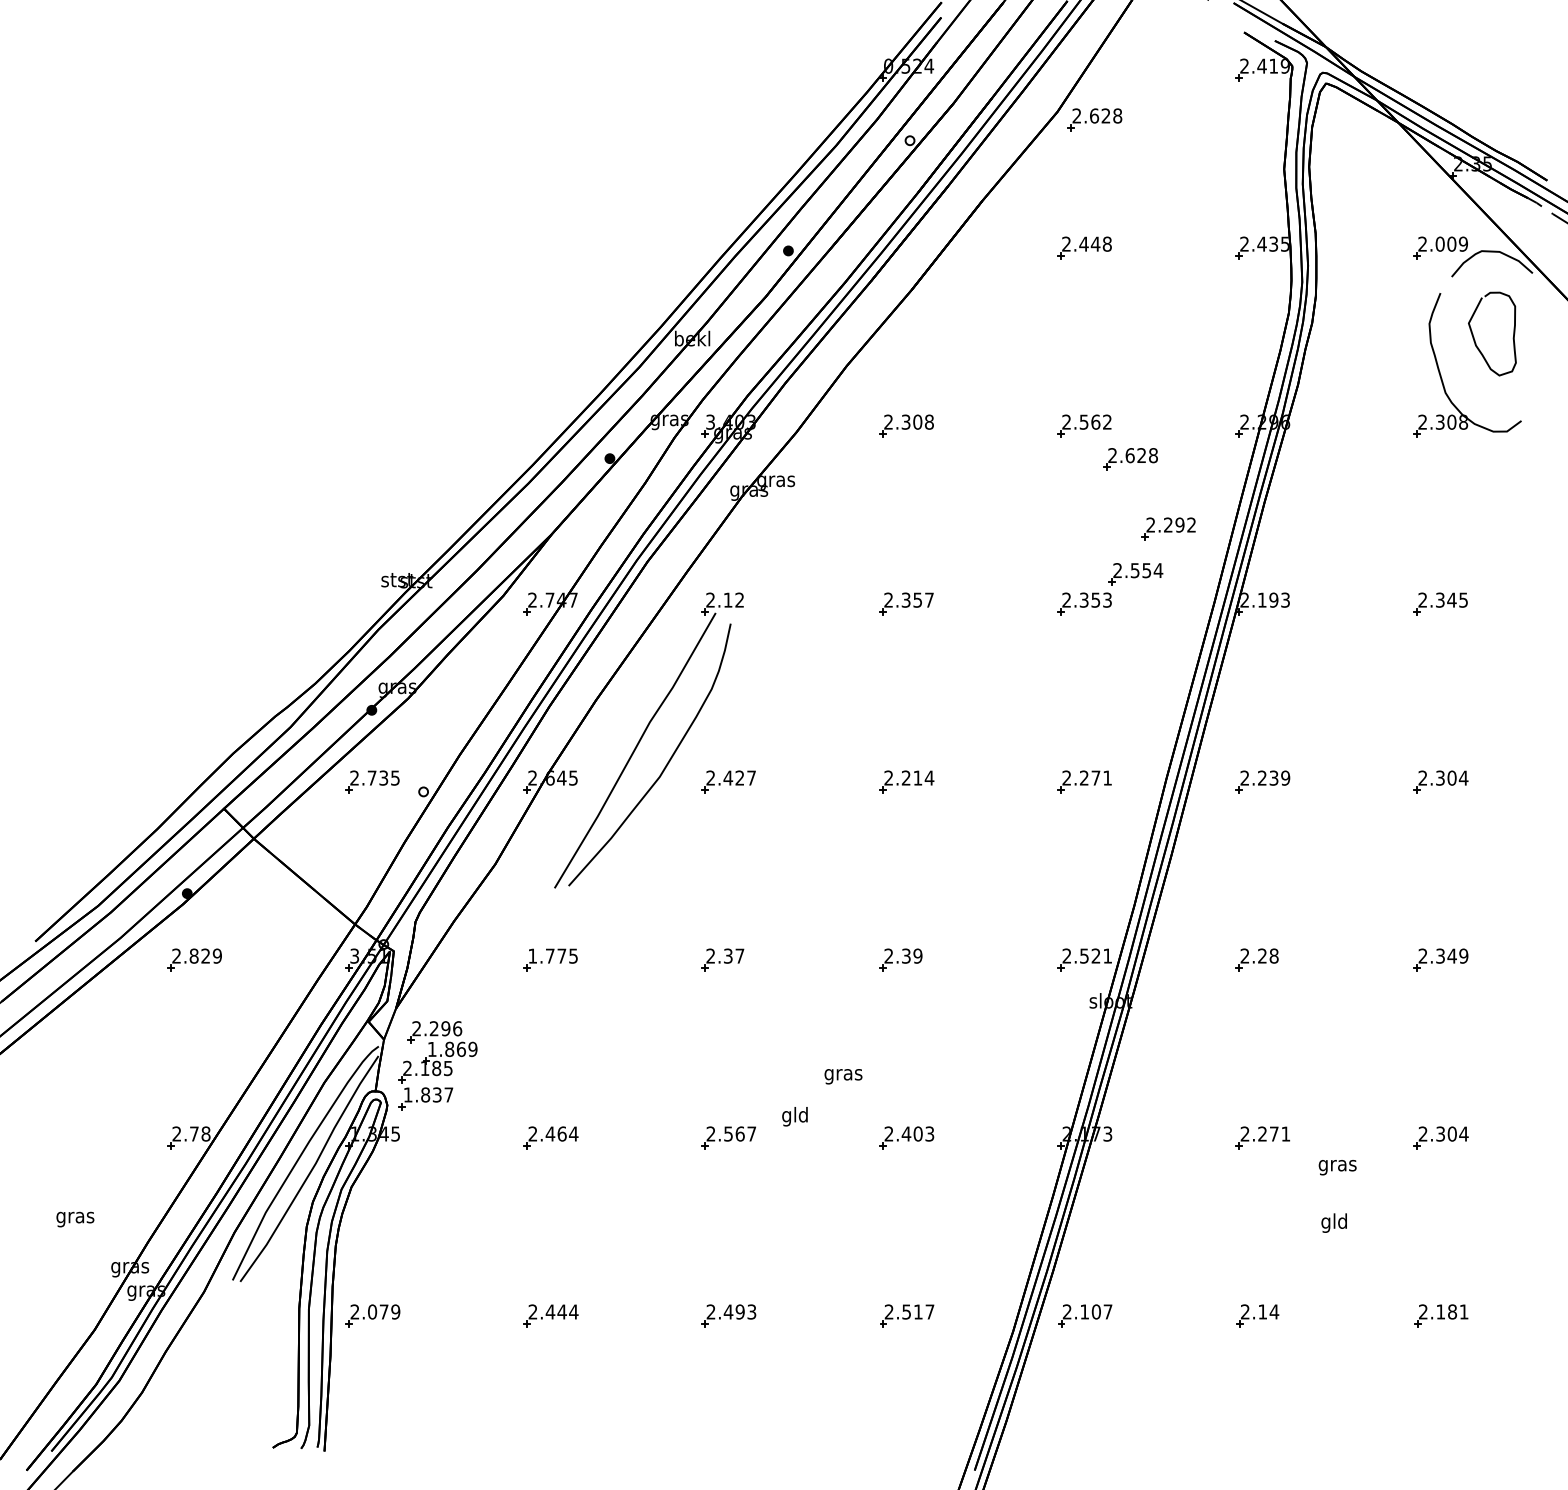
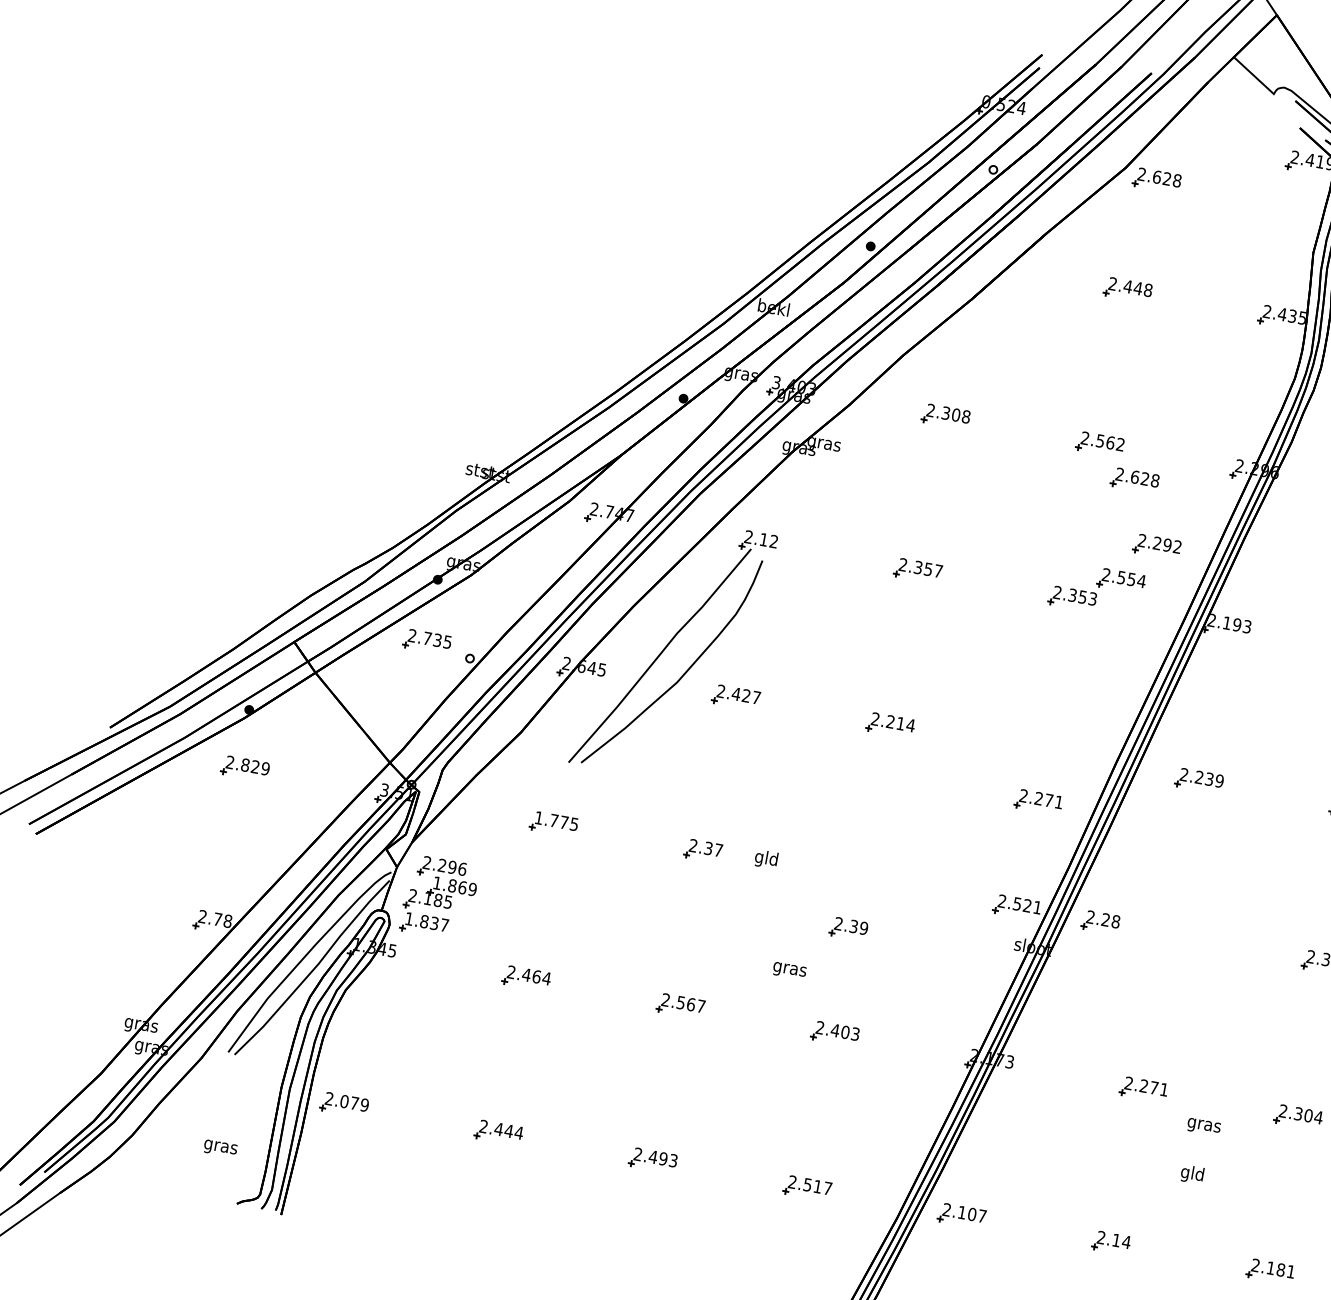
part: (1084, 781) -> (1038, 801), moved
part: (900, 959) -> (848, 928), moved
part: (1256, 959) -> (1100, 921), moved
text: (794, 1116) -> (765, 859), moved
text: (75, 1219) -> (220, 1148), moved

